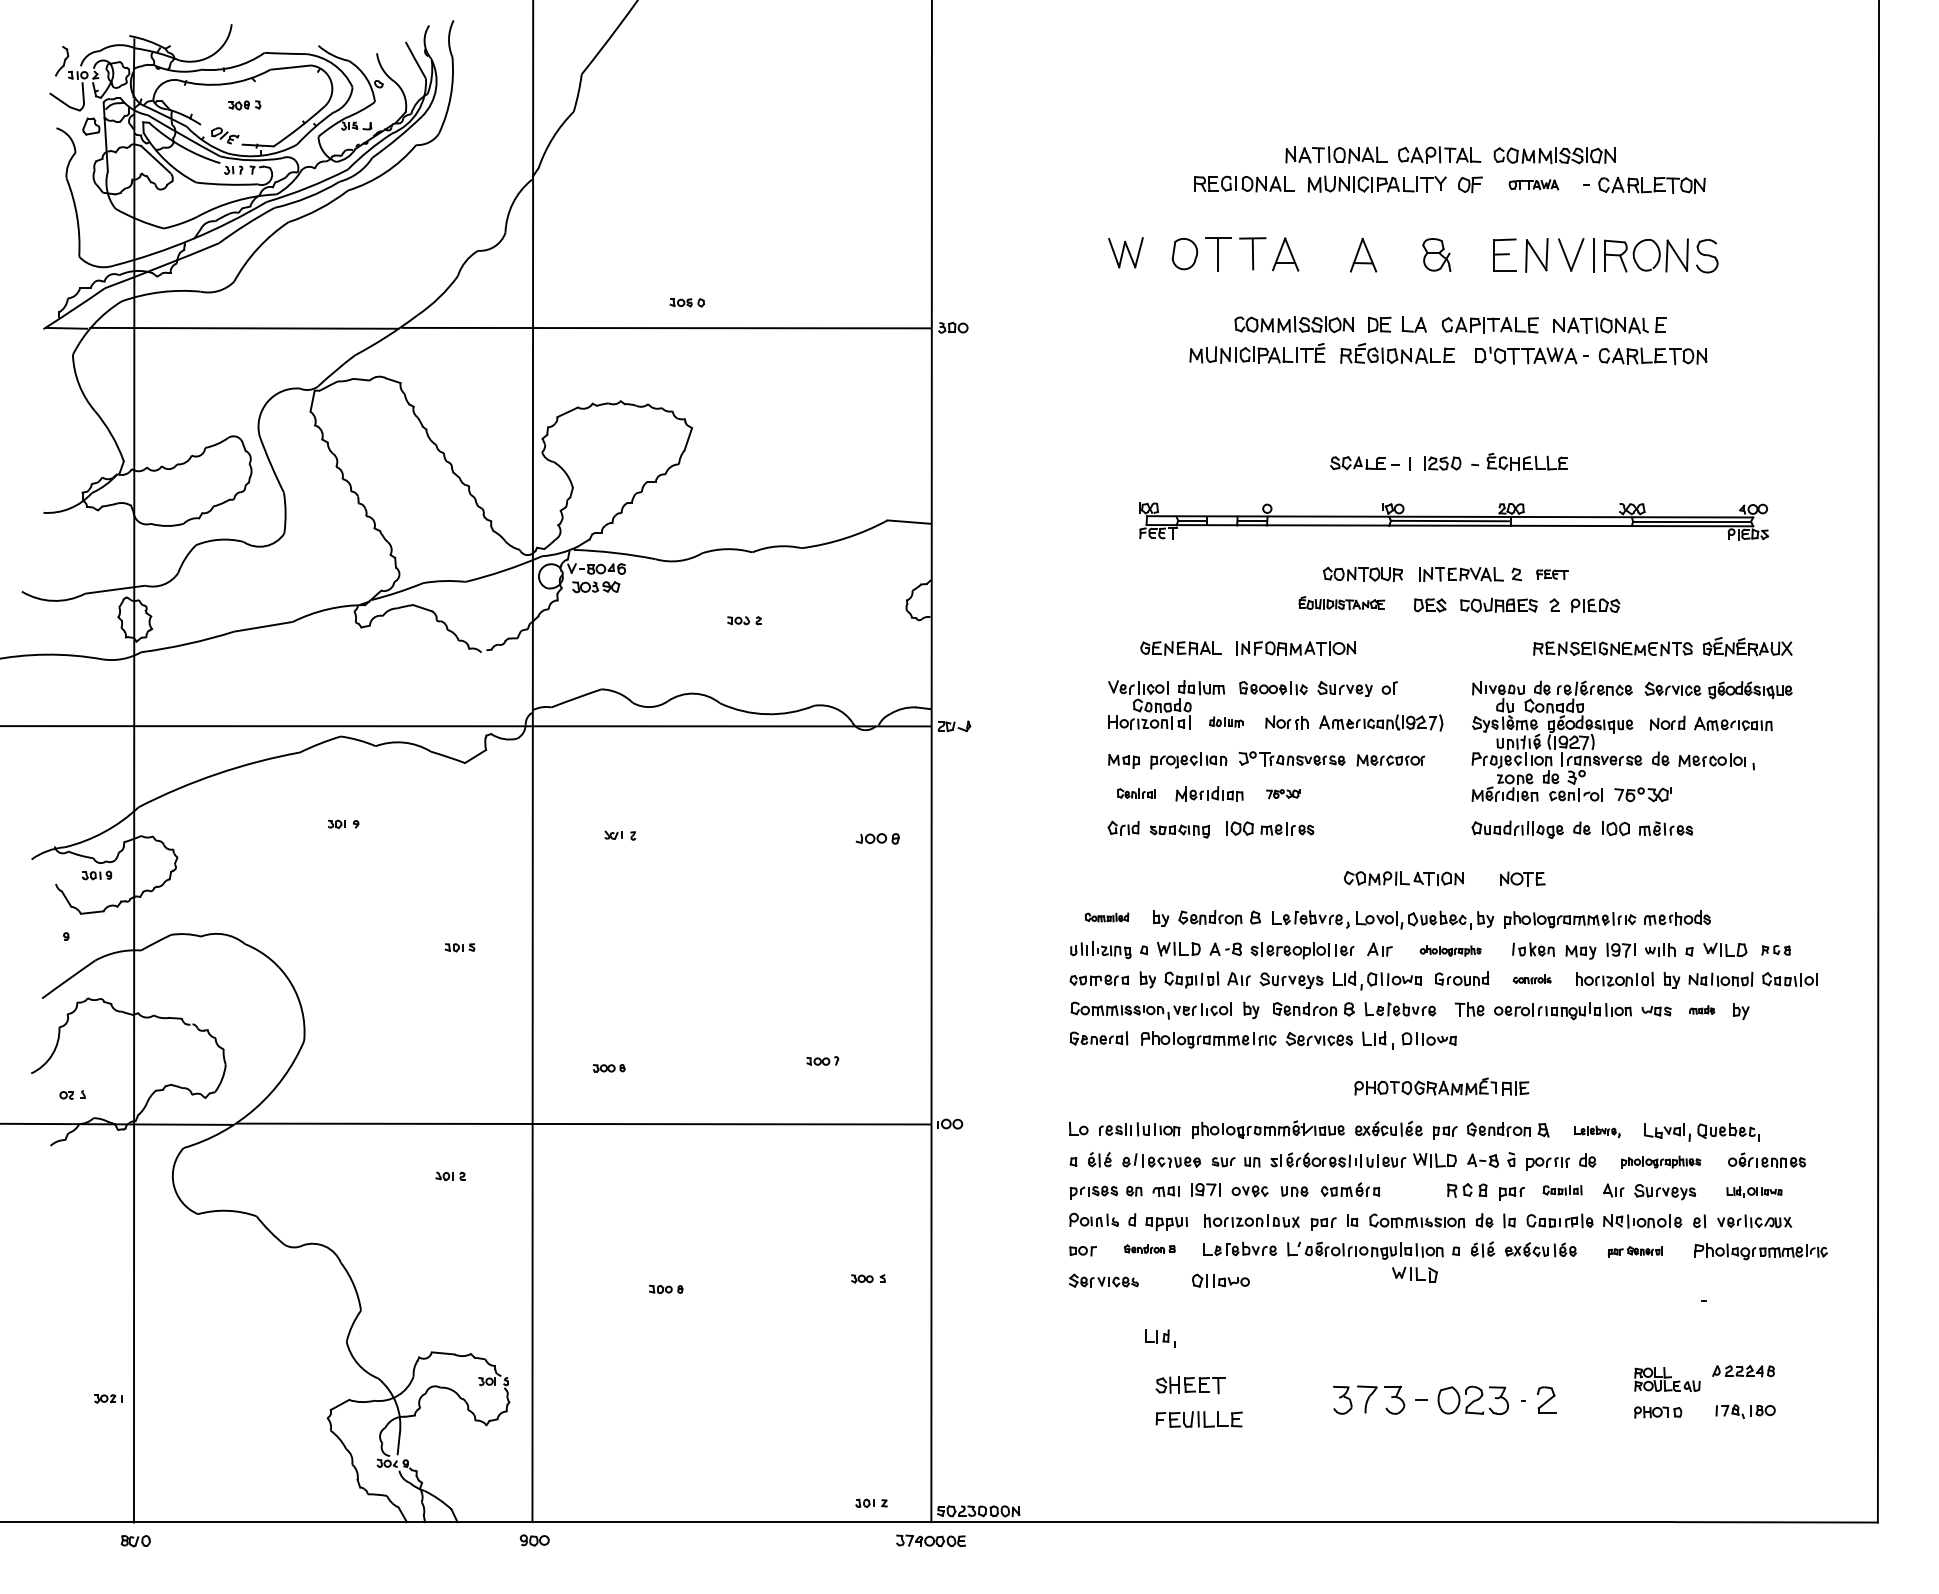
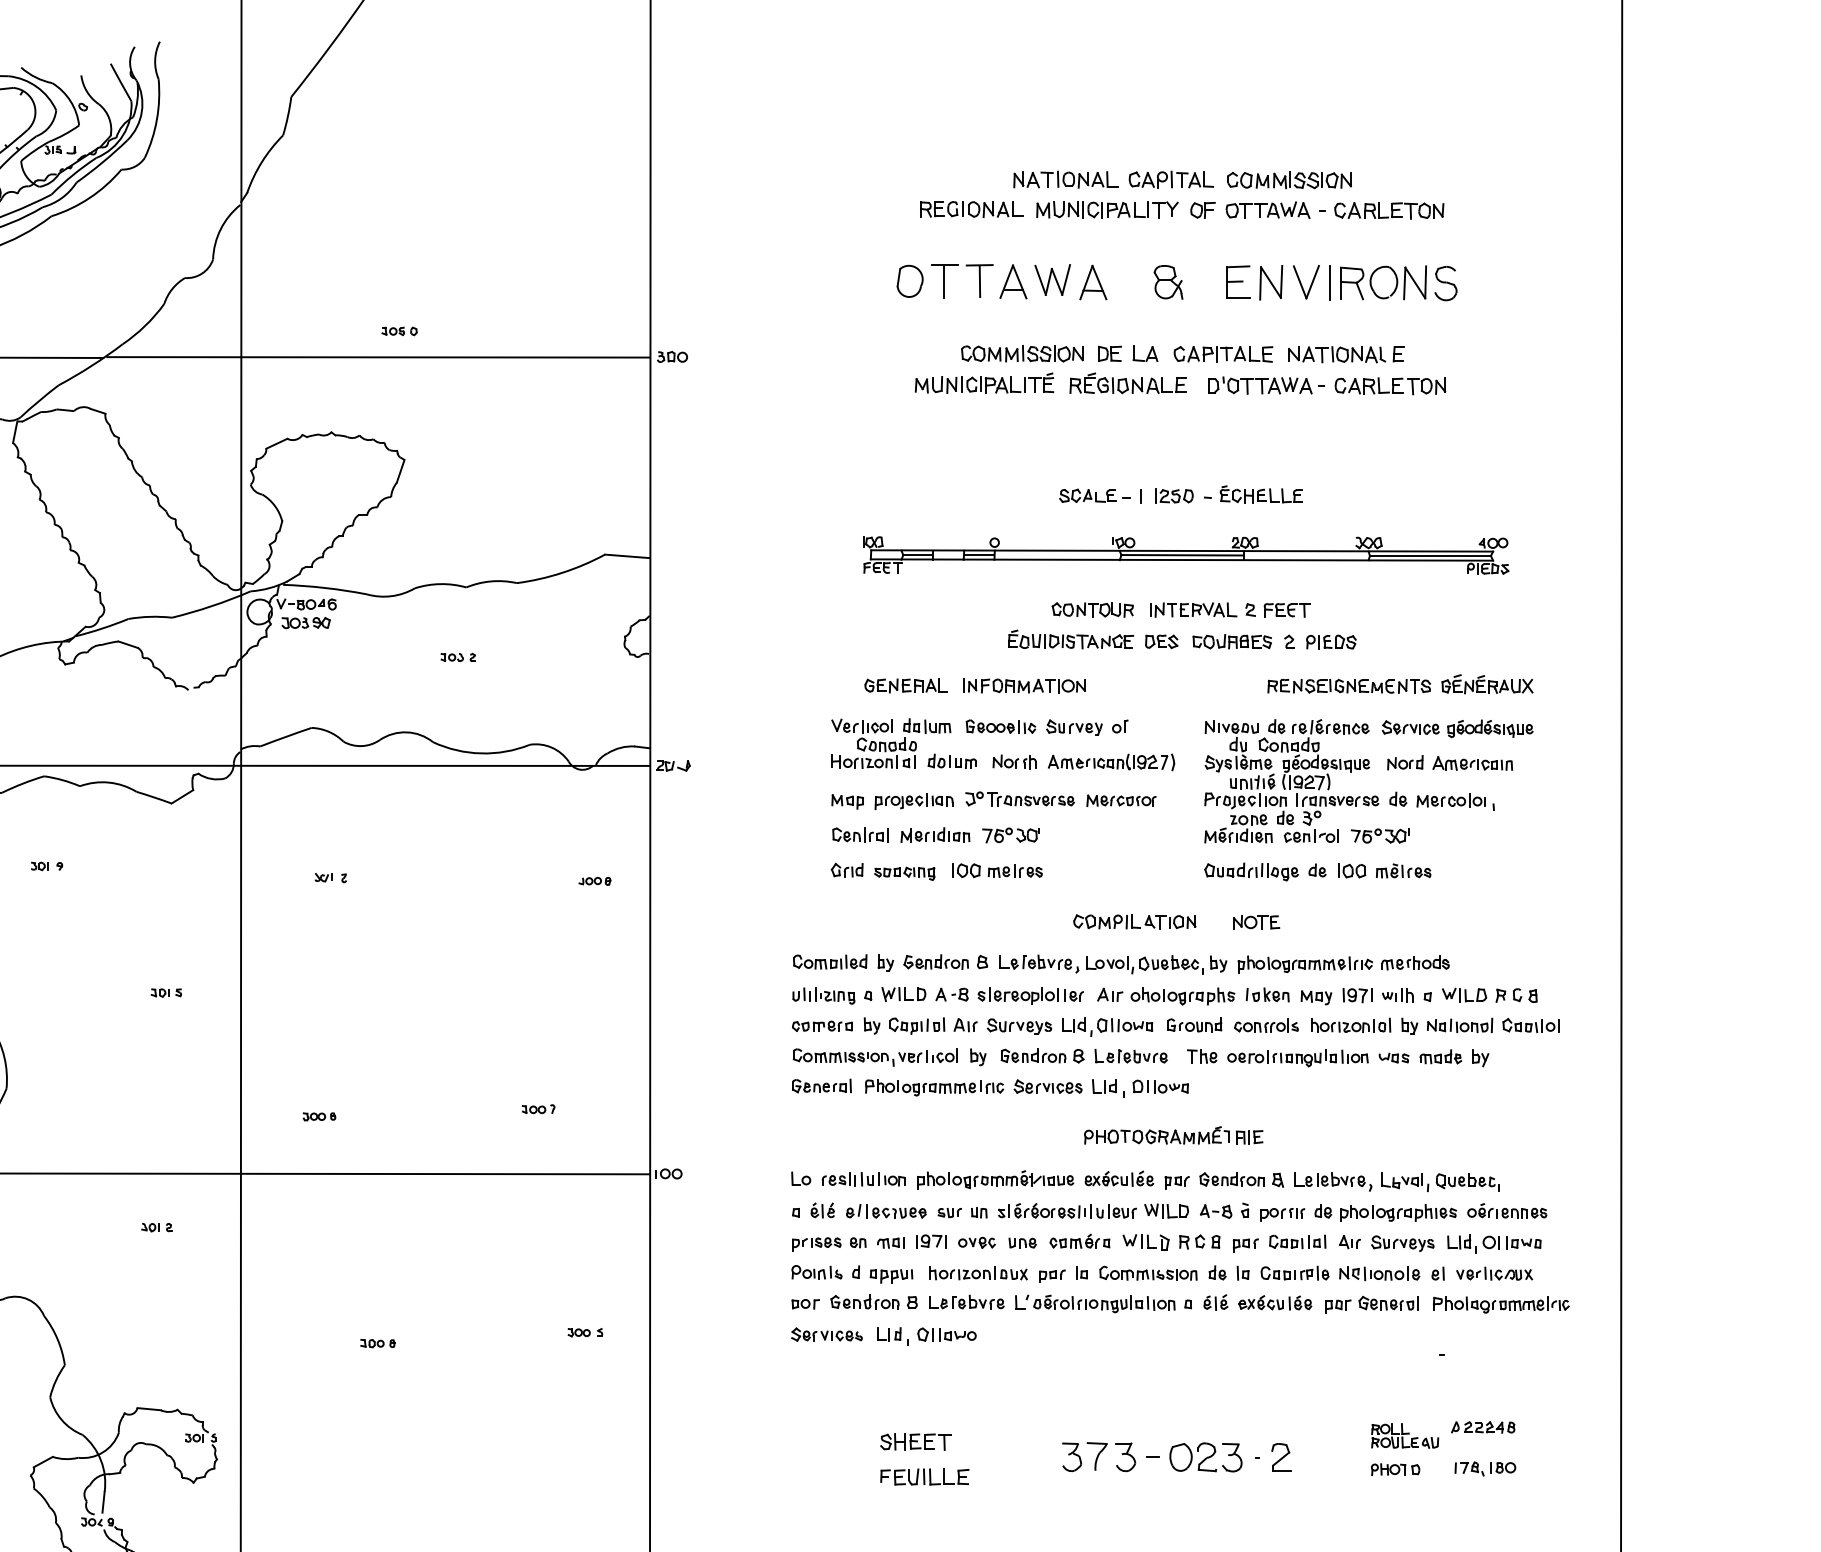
part: (1533, 184) -> (1267, 210), size x1.67
part: (1125, 252) -> (1052, 279), moved
part: (1552, 574) -> (1287, 610), size x1.43
part: (1341, 602) -> (1070, 638), size x1.43
part: (1226, 721) -> (952, 760), size x1.43
part: (1136, 793) -> (860, 834), size x1.43
part: (1283, 793) -> (1011, 834), size x1.67
part: (877, 838) -> (594, 880), size x0.71
part: (1106, 917) -> (829, 961), size x1.67
part: (1450, 950) -> (1182, 995), size x1.67
part: (1775, 950) -> (1515, 995), size x1.43
part: (1531, 979) -> (1265, 1025), size x1.67
part: (1702, 1009) -> (1441, 1056), size x1.67
part: (1597, 1131) -> (1333, 1181), size x1.67
part: (1660, 1161) -> (1398, 1212), size x1.43
part: (1562, 1190) -> (1297, 1242), size x1.43
part: (1754, 1192) -> (1494, 1244), size x1.67
part: (1149, 1248) -> (873, 1301), size x1.67
part: (1635, 1251) -> (1372, 1304), size x1.67
part: (1414, 1274) -> (1145, 1242), moved
part: (1160, 1338) -> (892, 1336), moved

